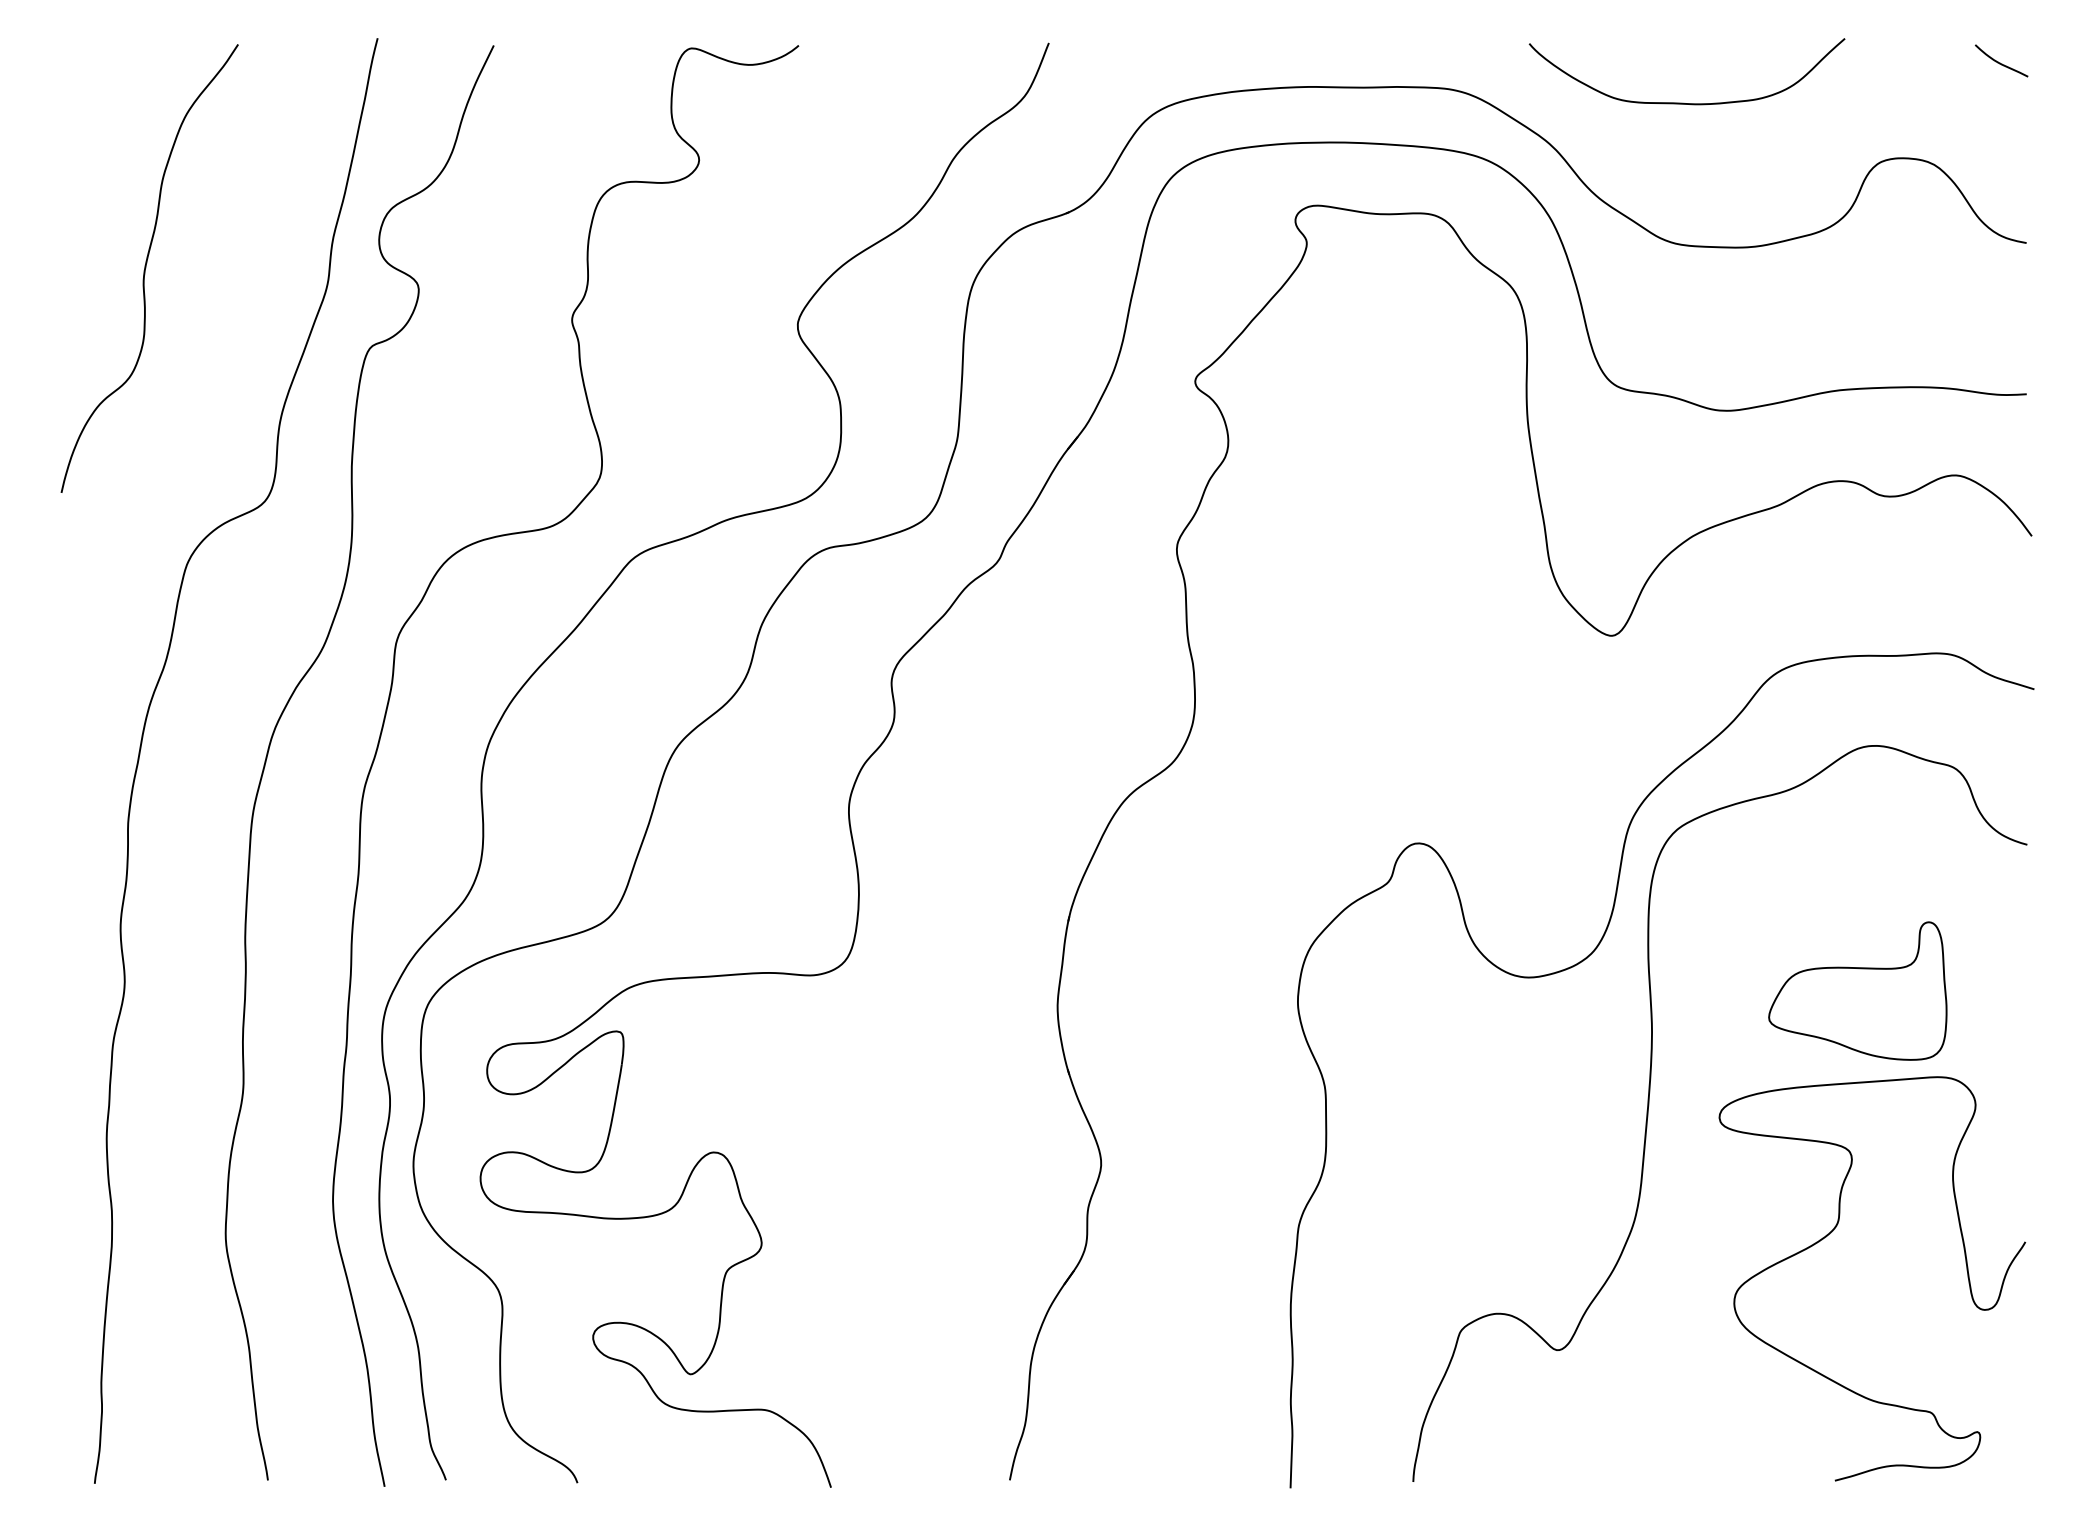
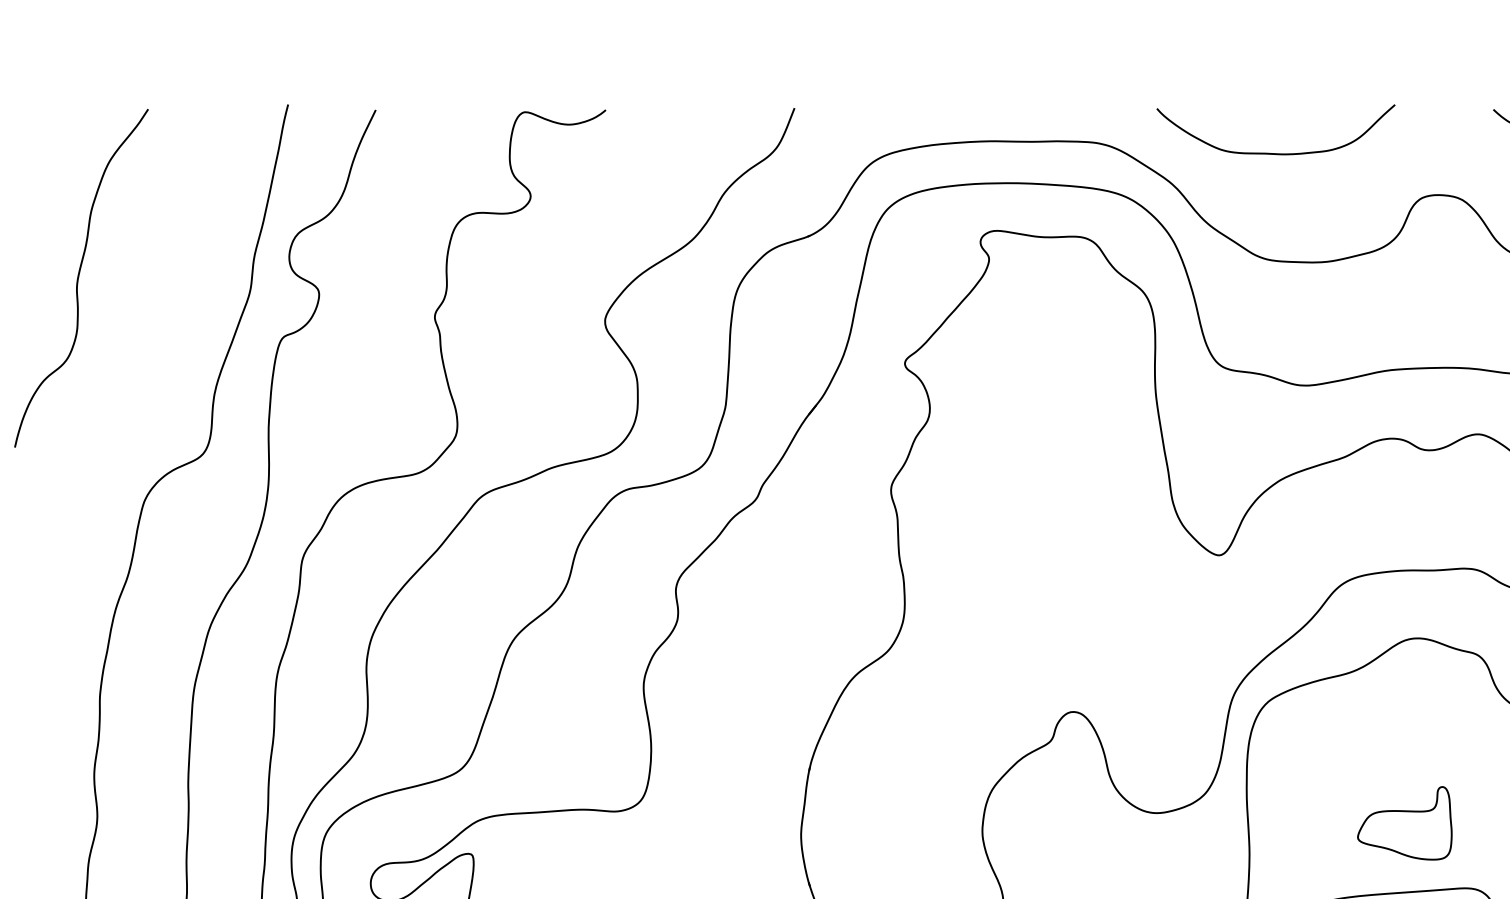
curve: (146, 268) -> (79, 278), moved
part: (1857, 990) -> (1404, 822), size x0.7

